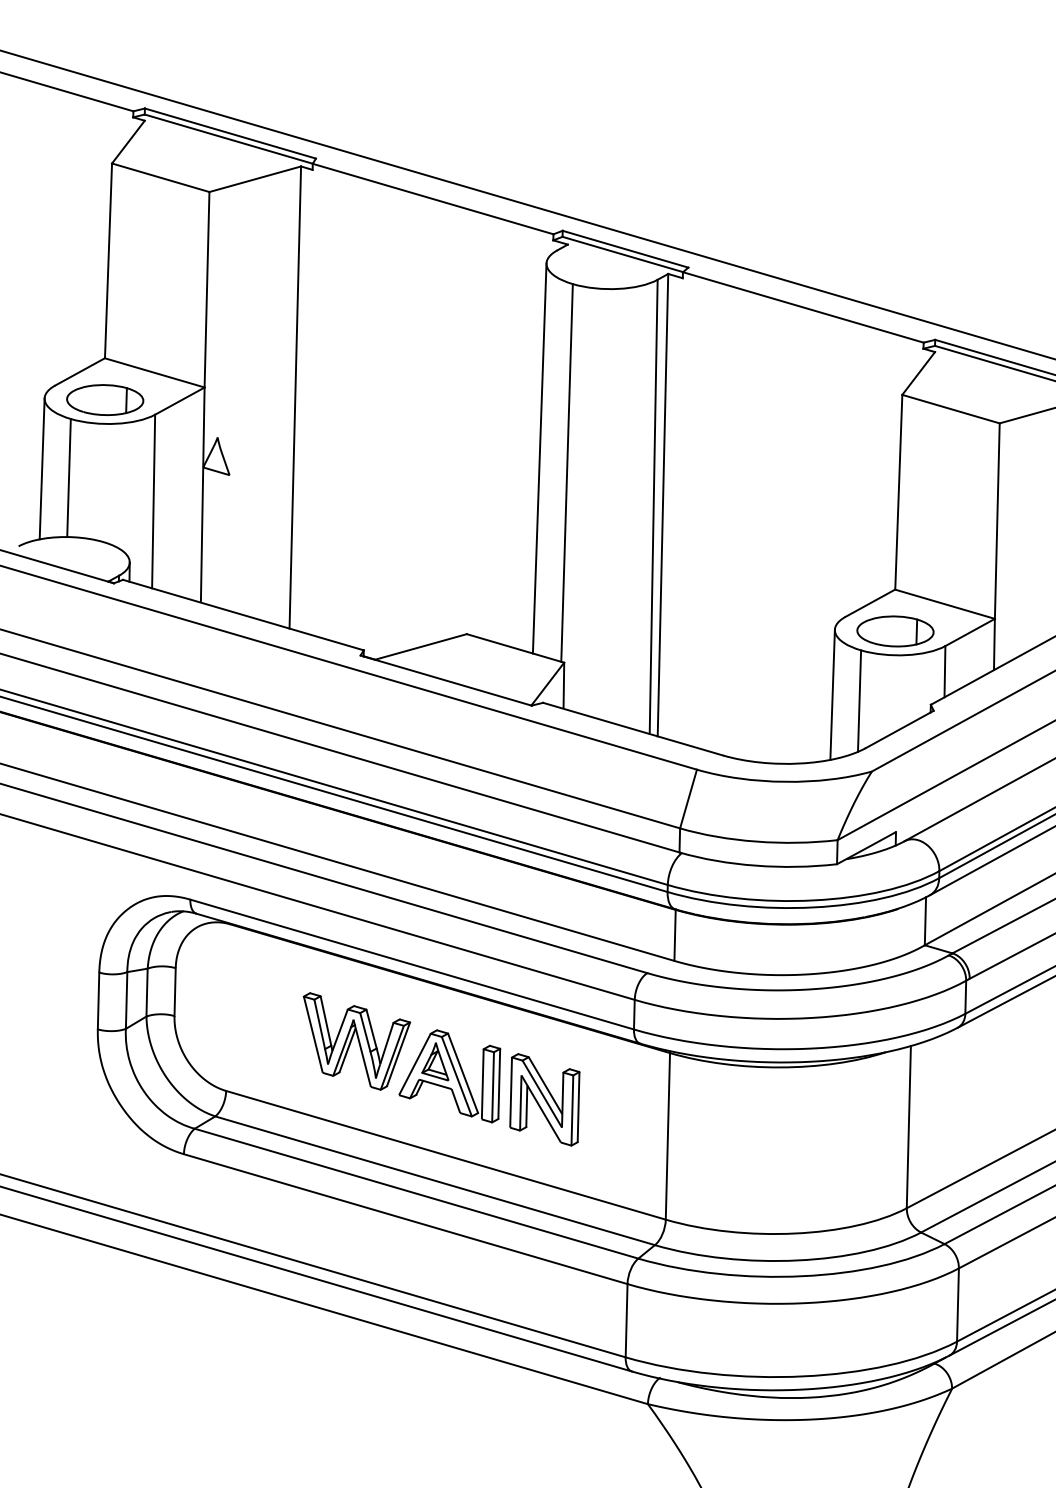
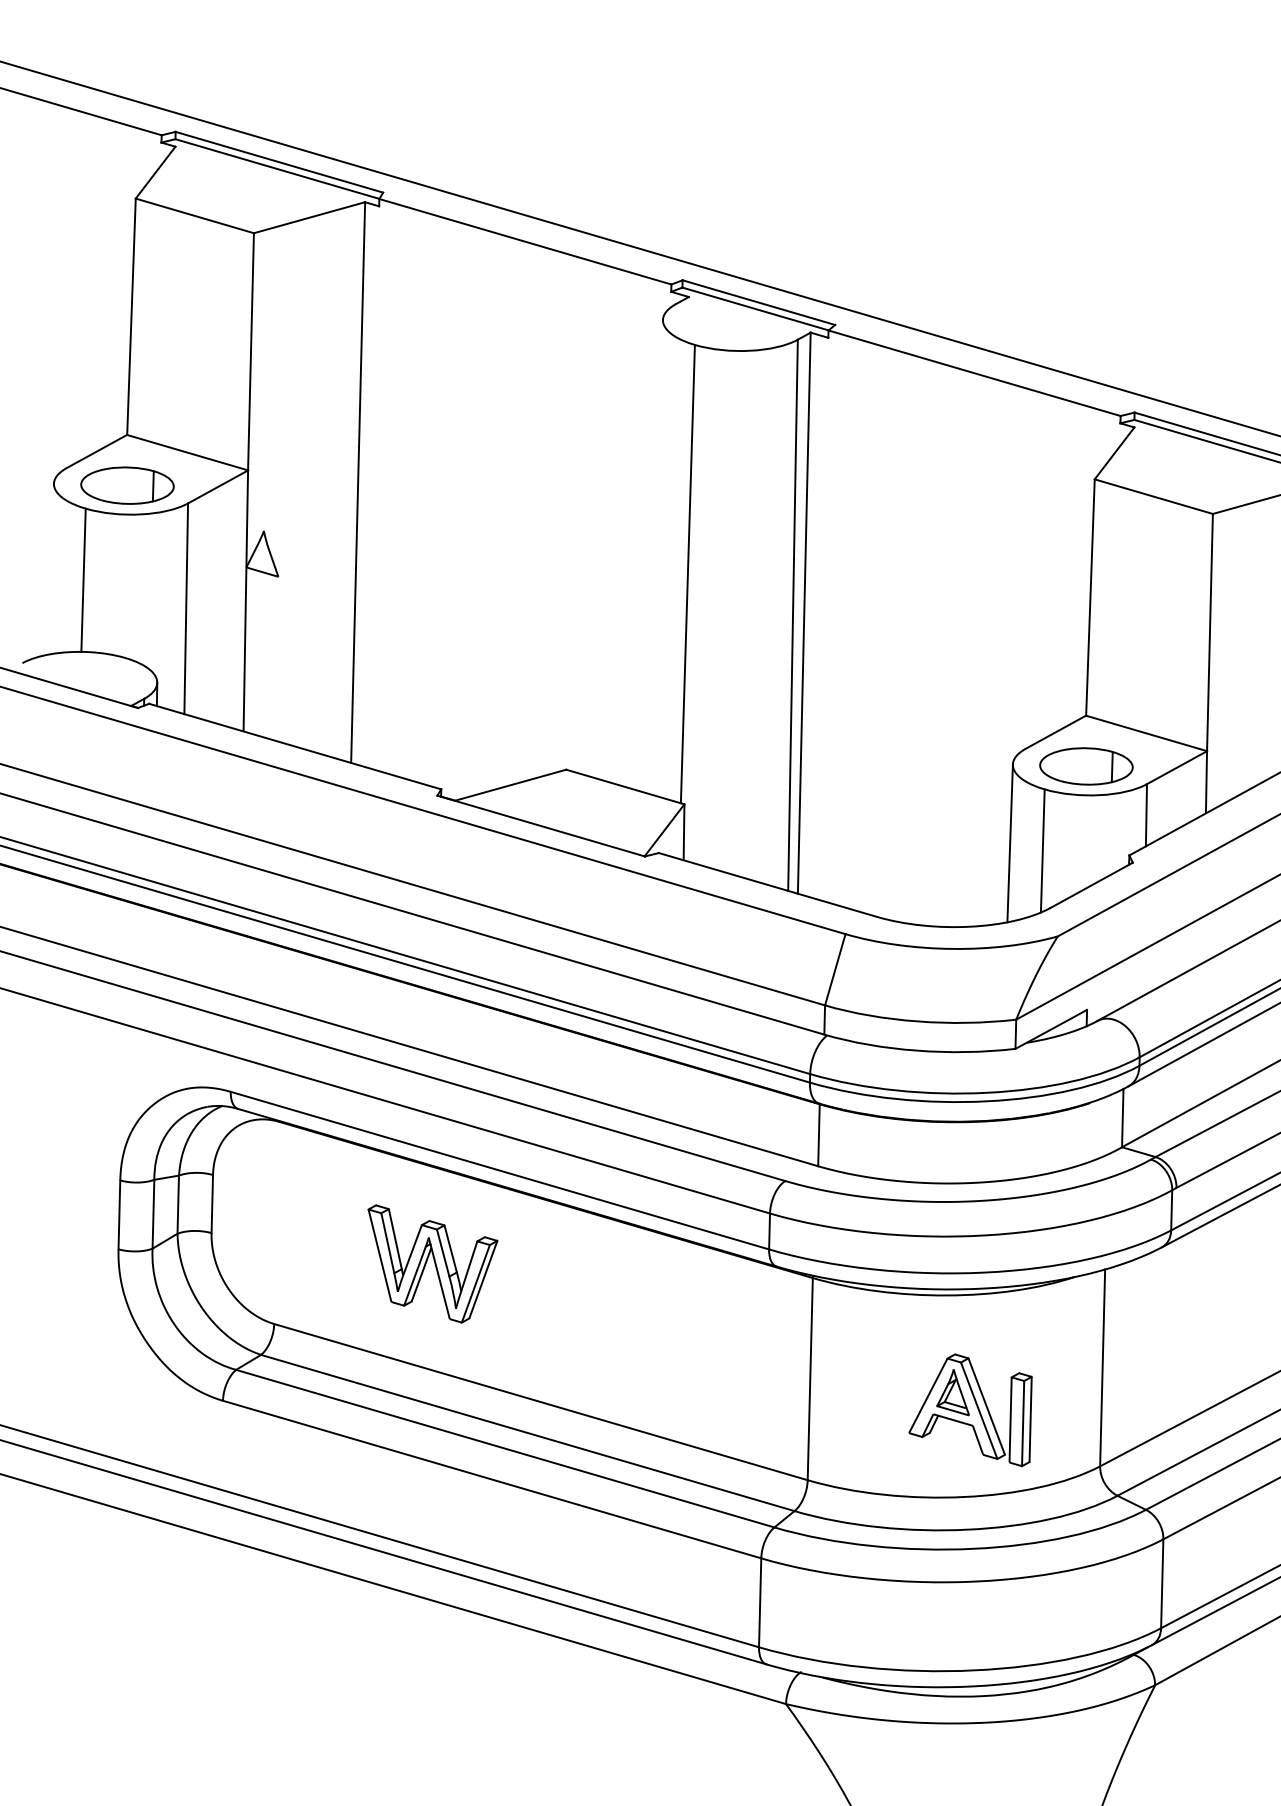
line: (539, 458) -> (654, 556), removed
line: (41, 468) -> (50, 568), removed
part: (449, 1076) -> (970, 1410), moved
part: (544, 1099) -> (660, 1334), removed

